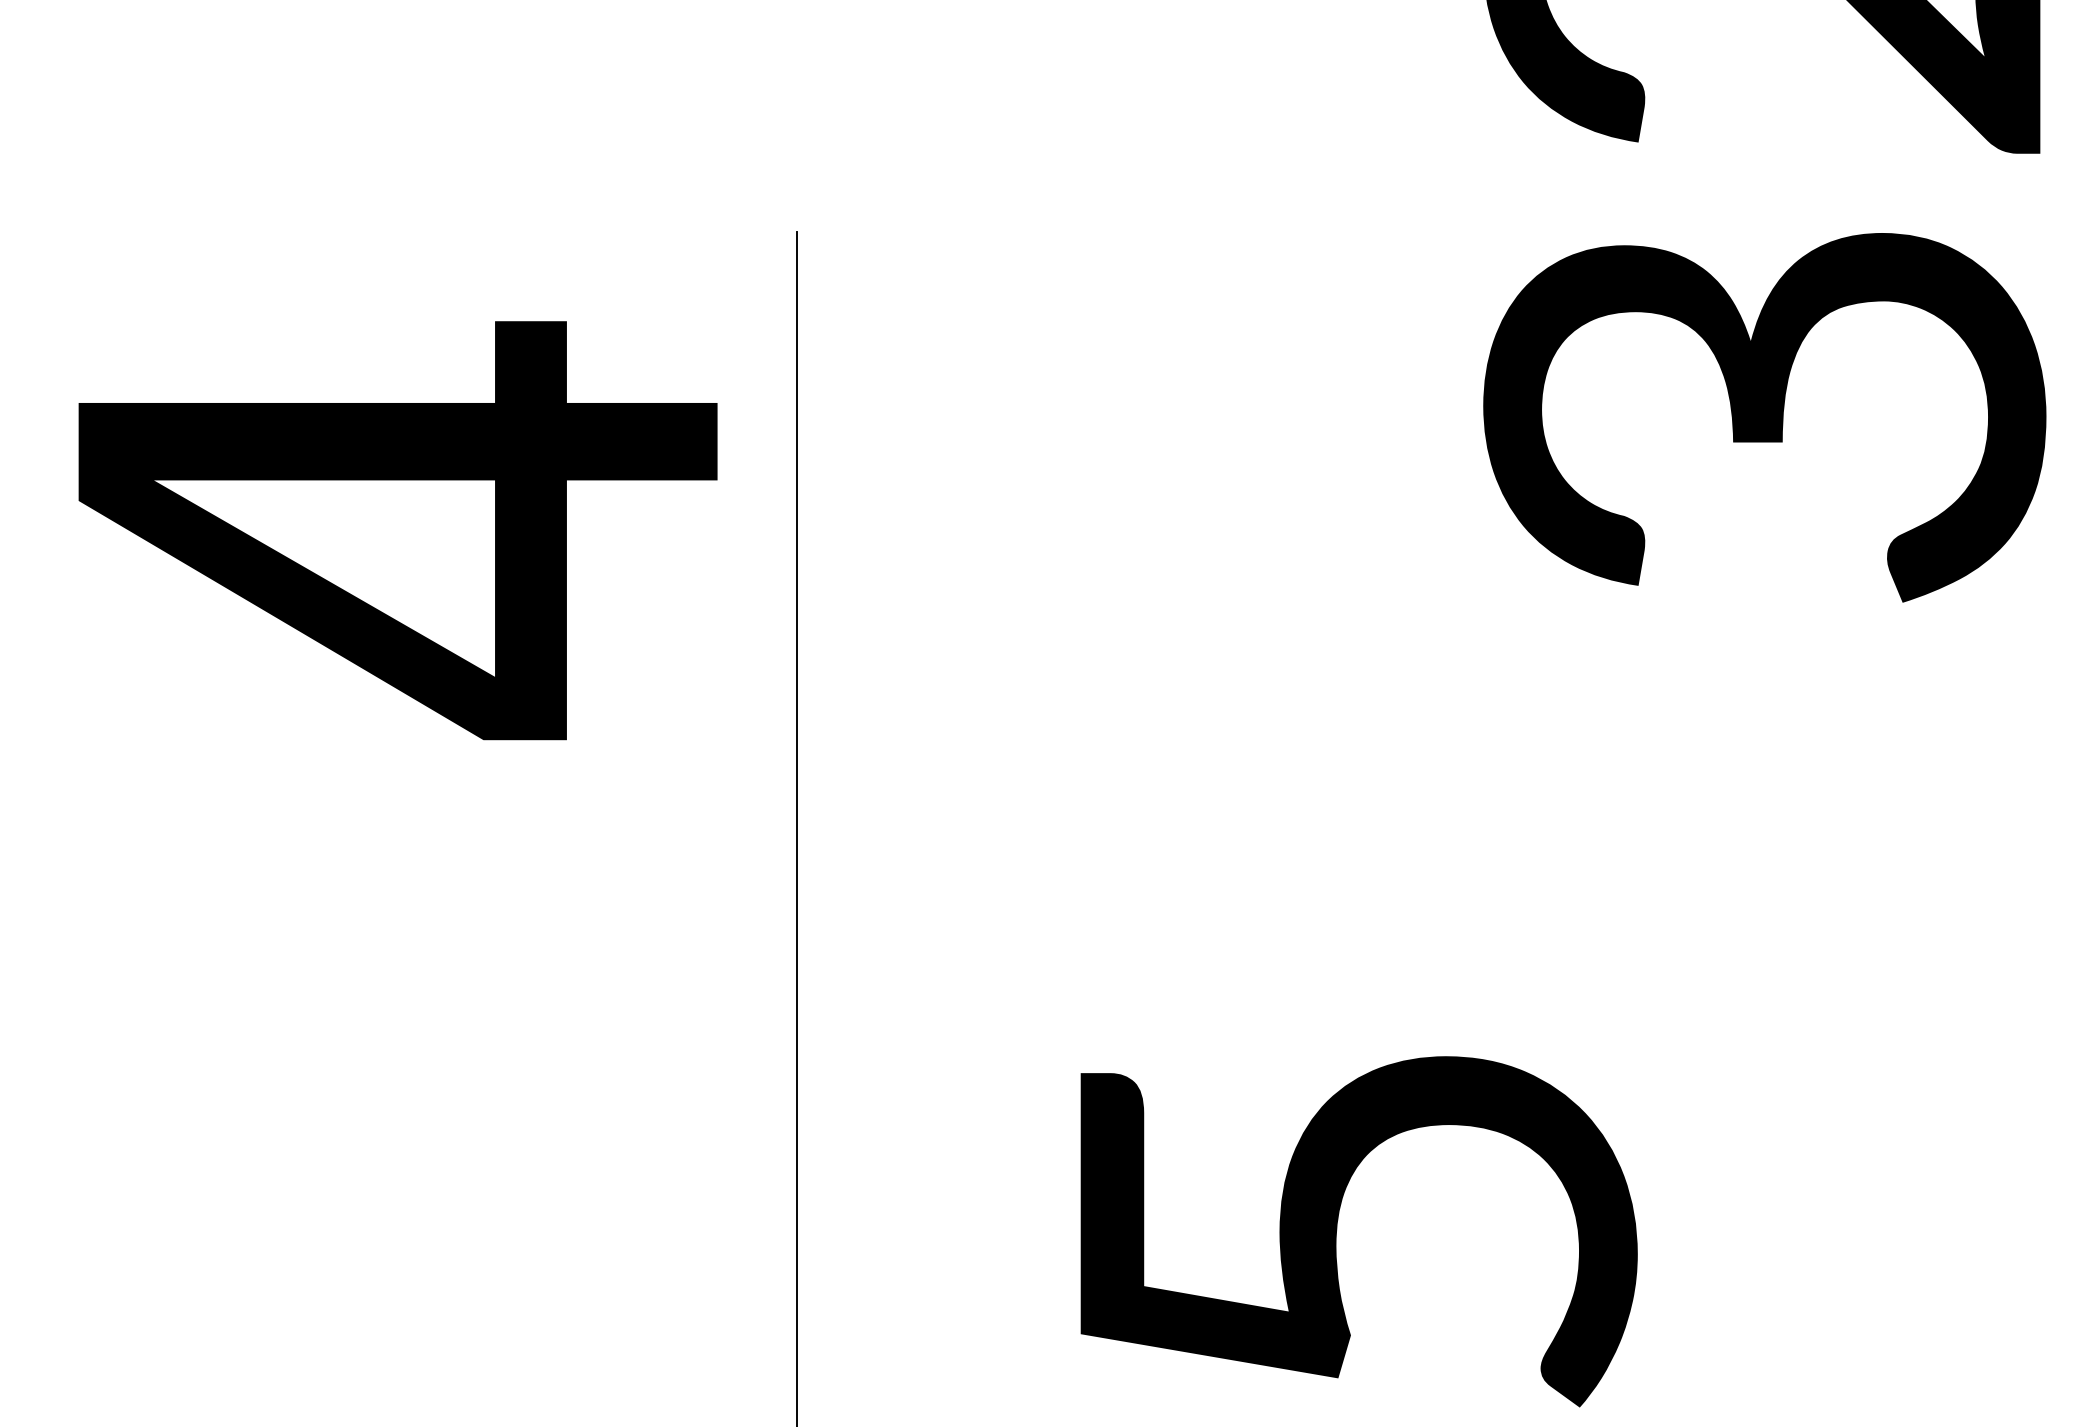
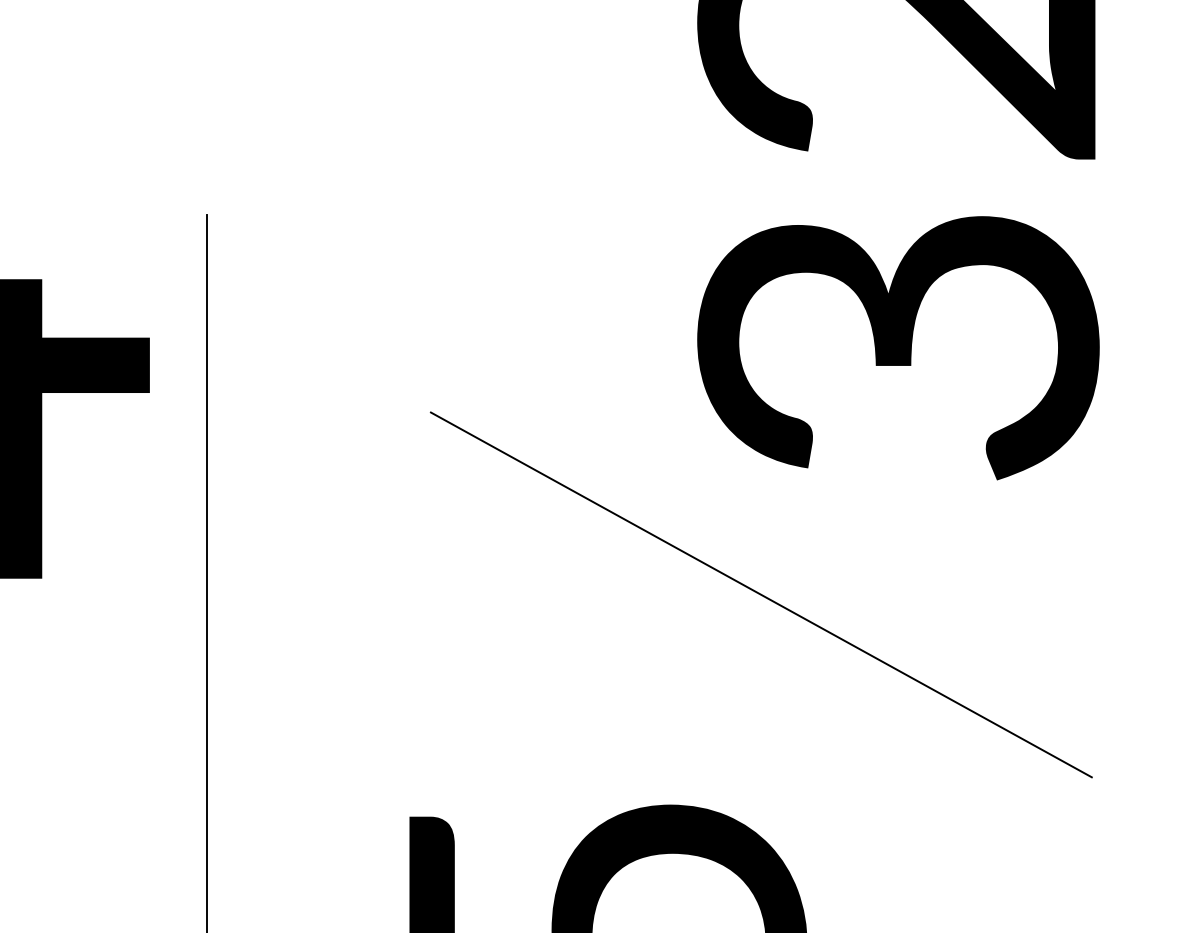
line: (1572, 762) -> (761, 594), added

